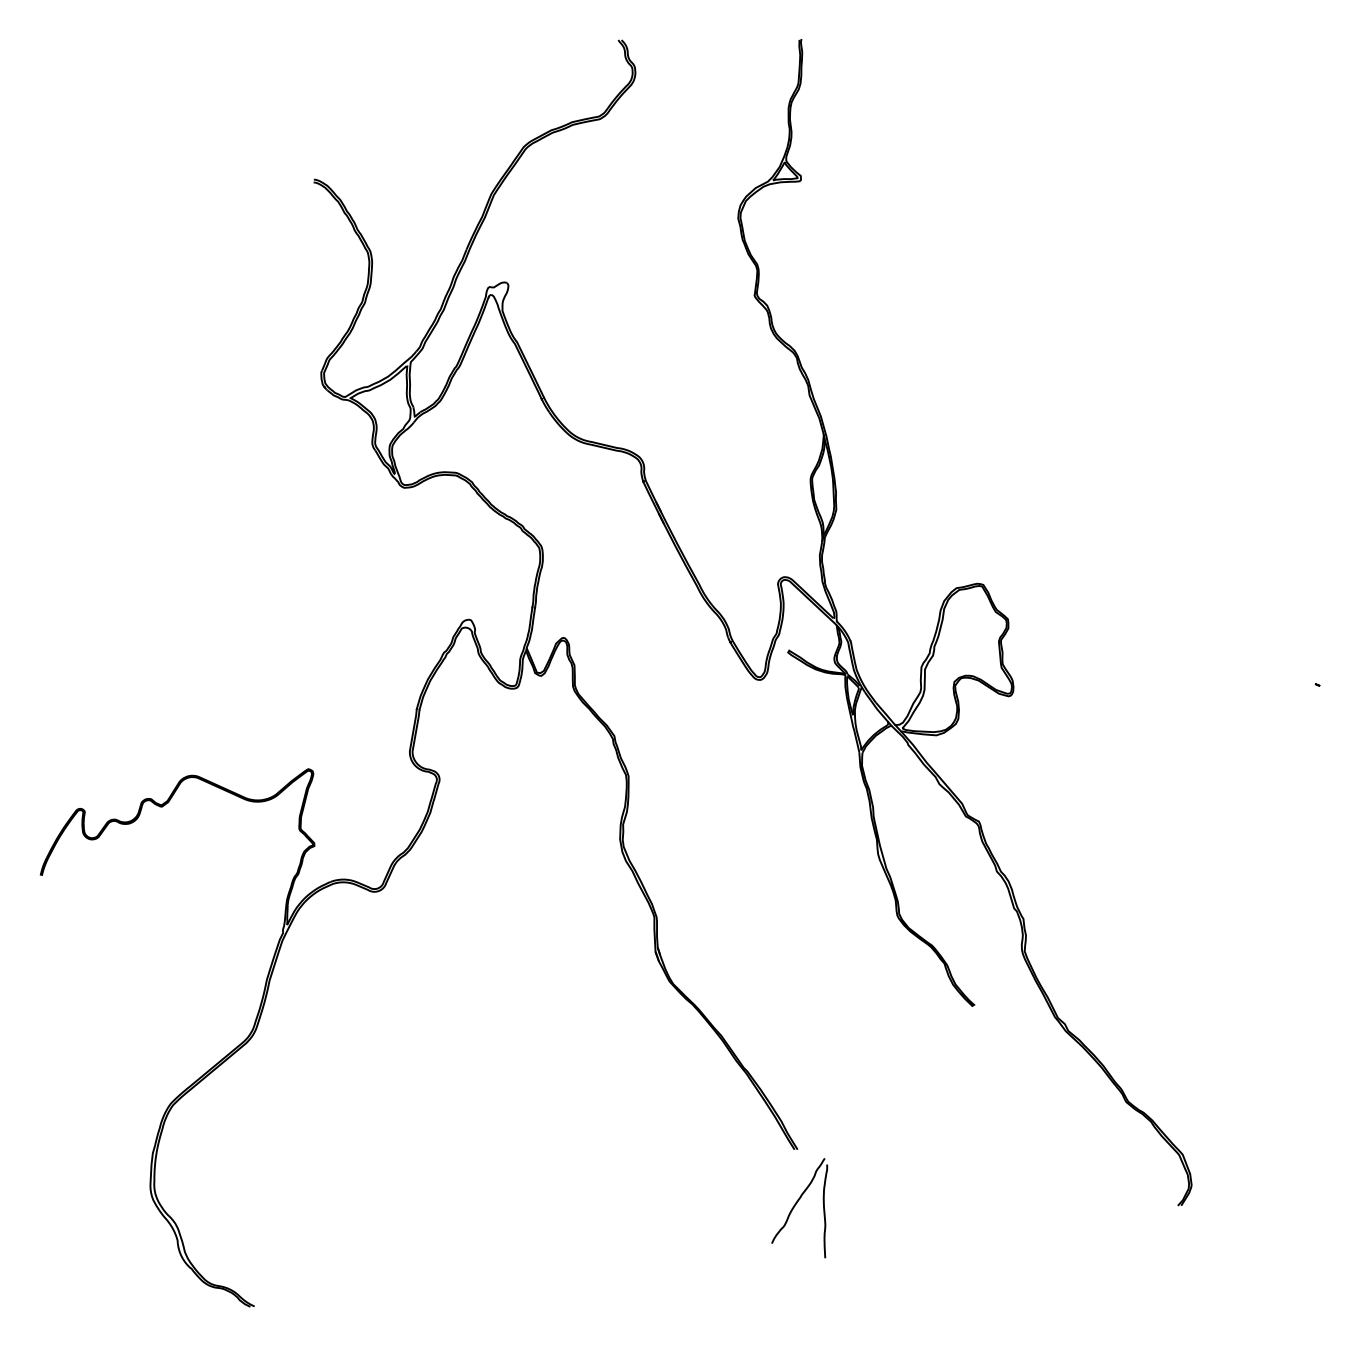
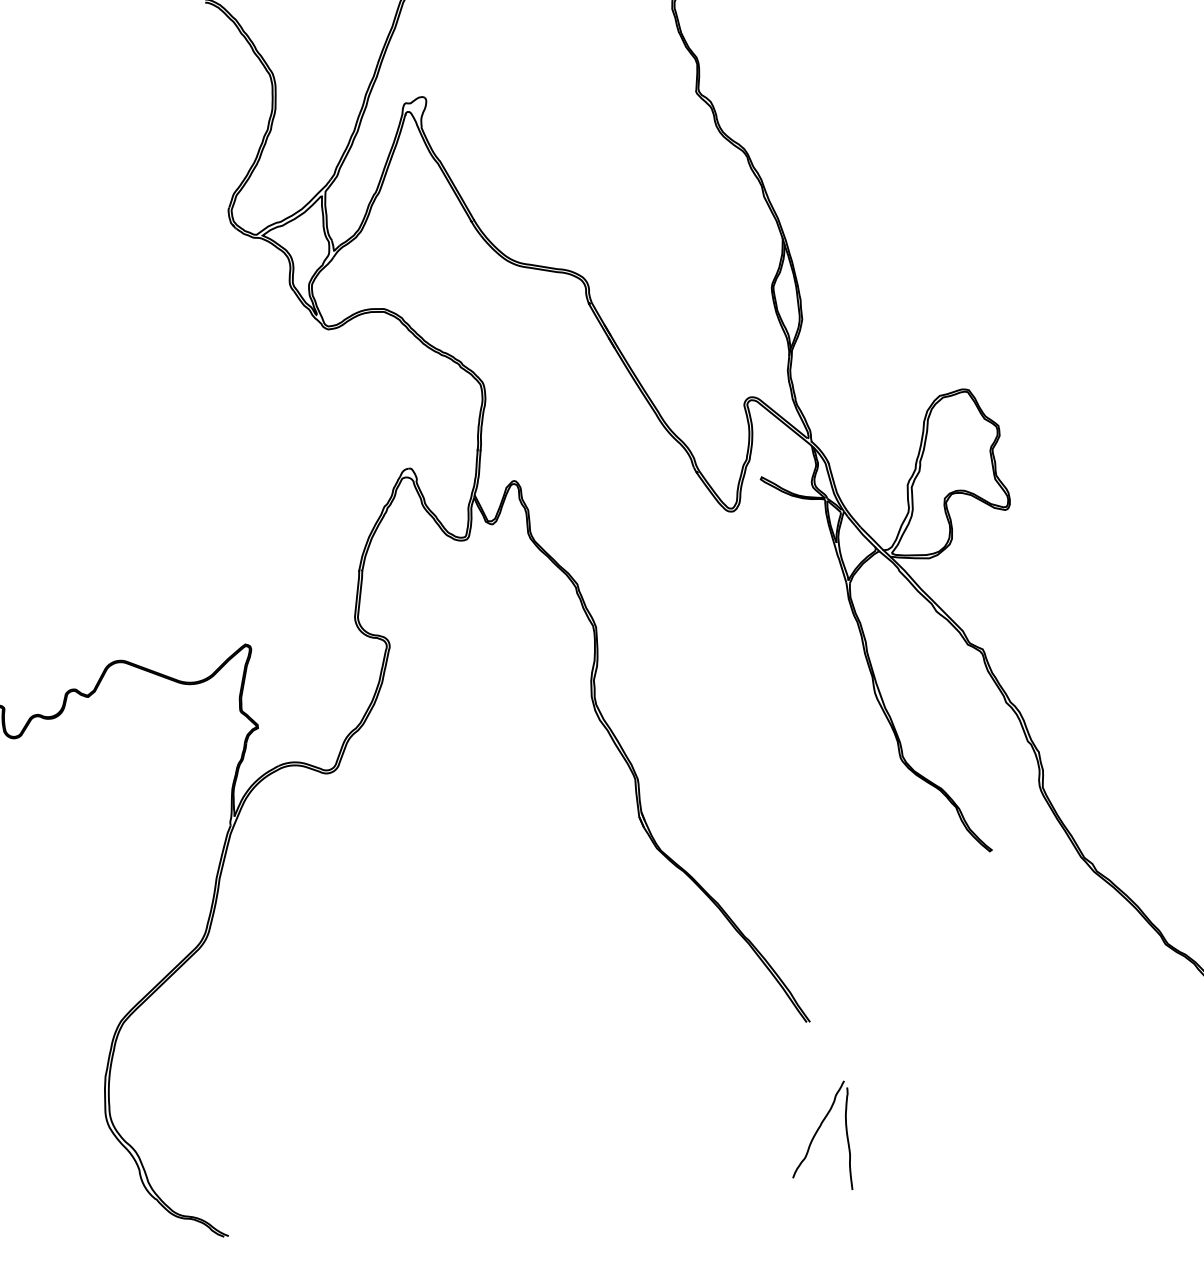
part: (799, 1208) -> (820, 1137), moved

